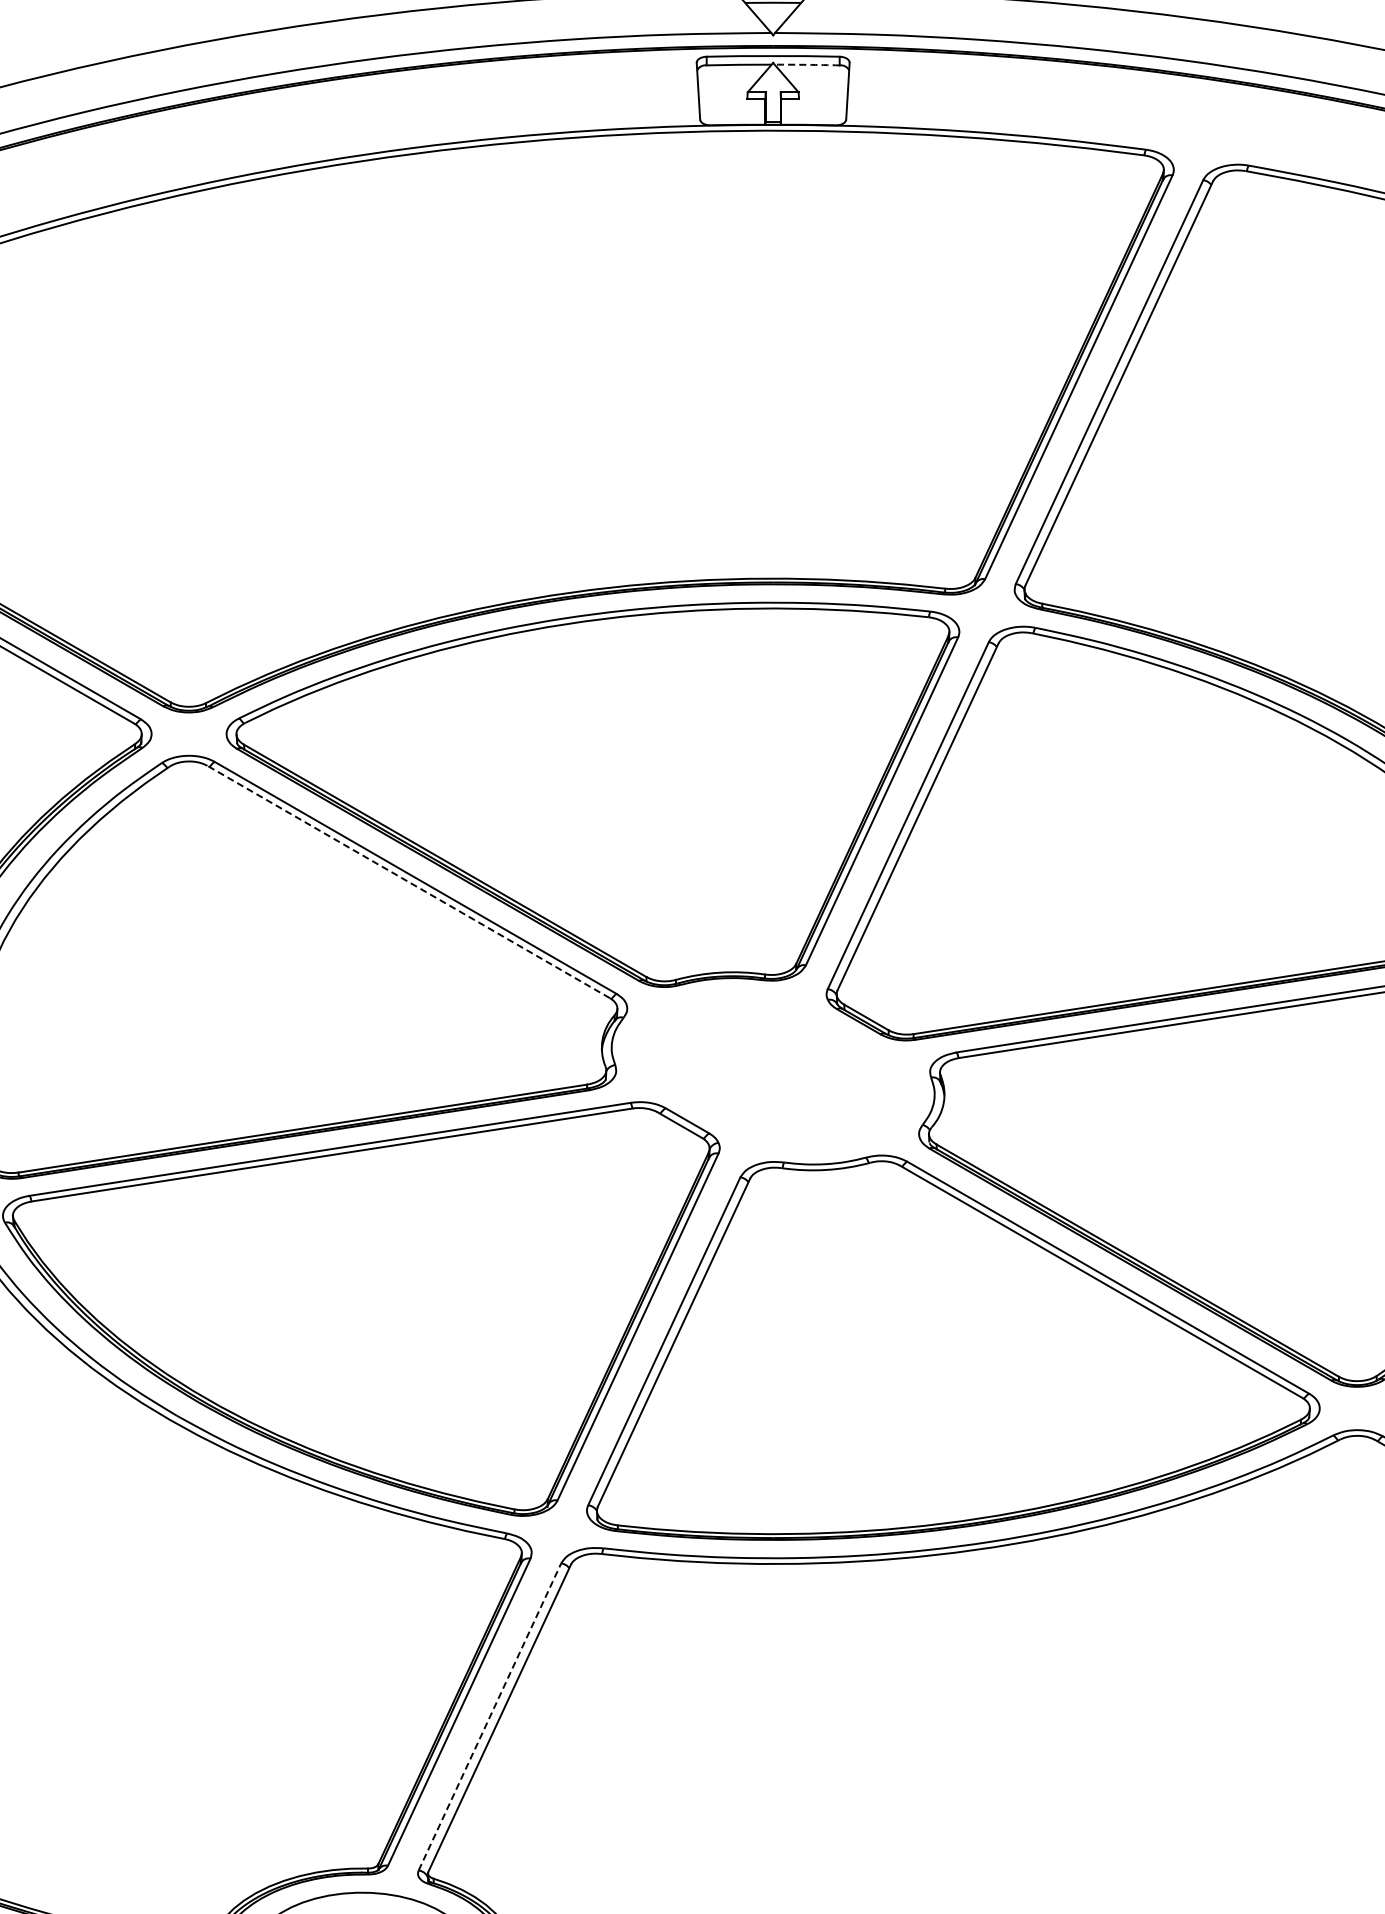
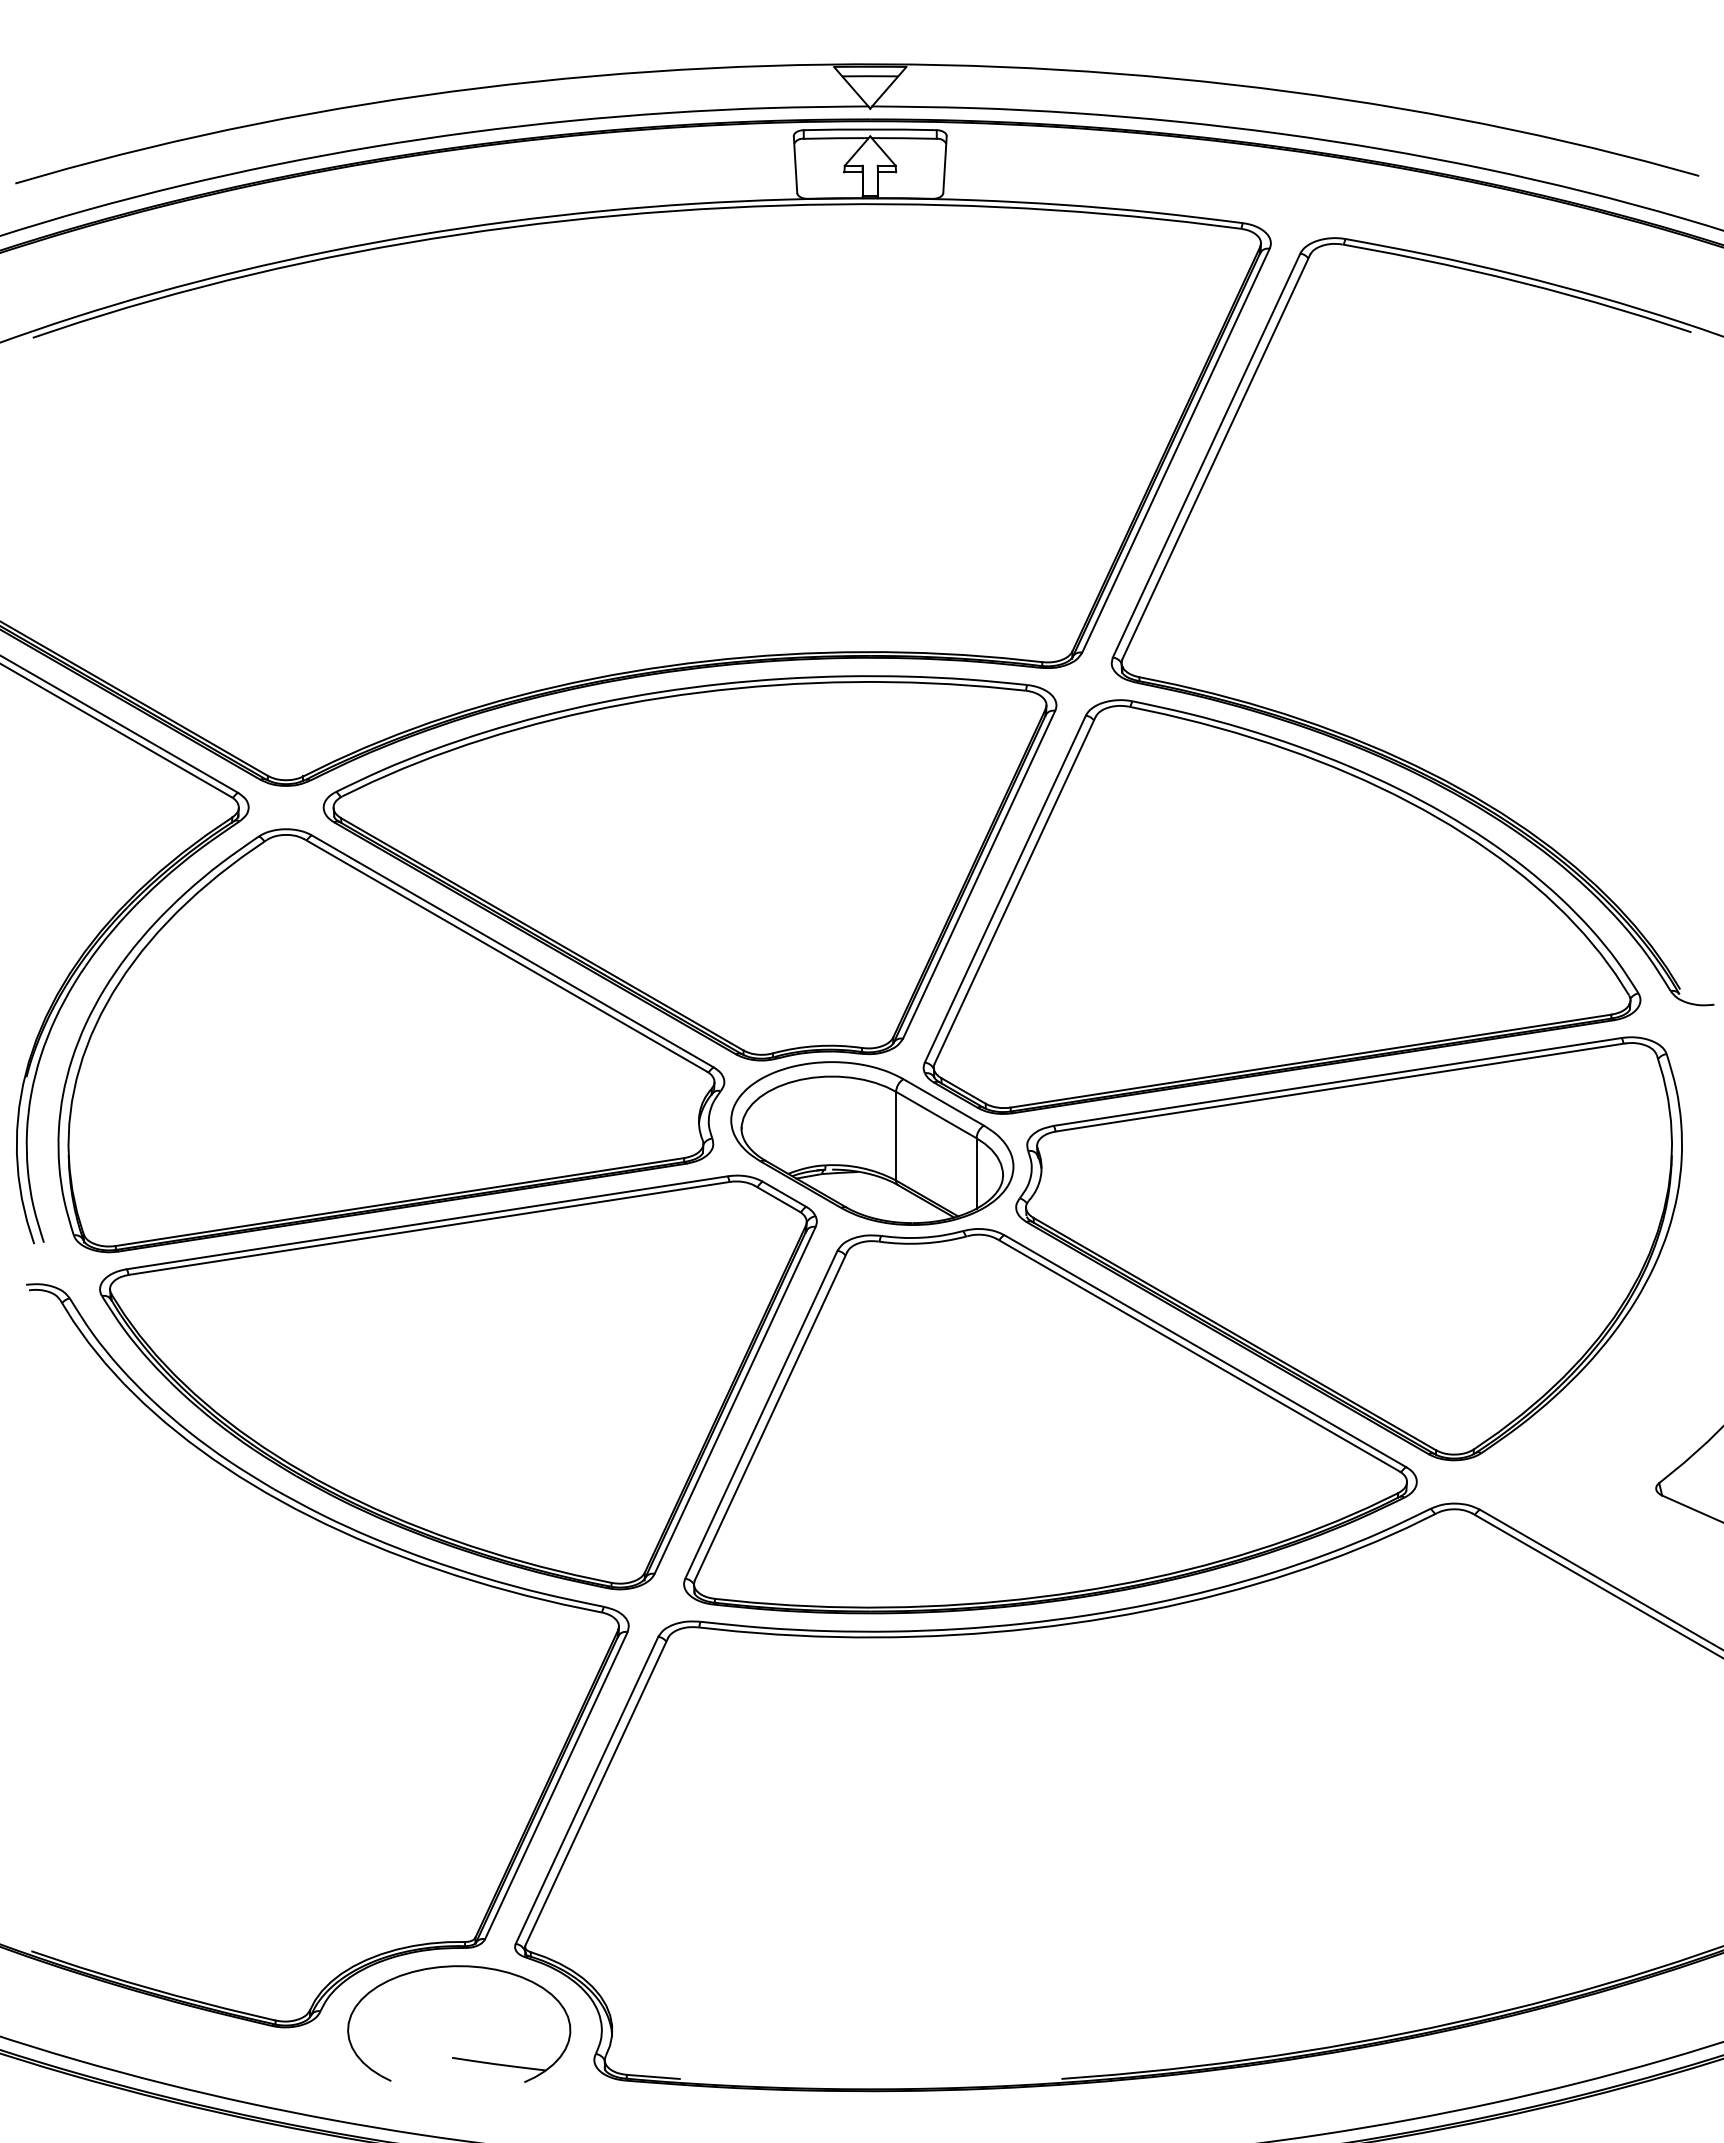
arc: (807, 65) -> (904, 138), dashed -> solid
line: (408, 882) -> (505, 955), dashed -> solid
part: (775, 1070) -> (872, 1143), added
line: (490, 1716) -> (587, 1789), dashed -> solid

